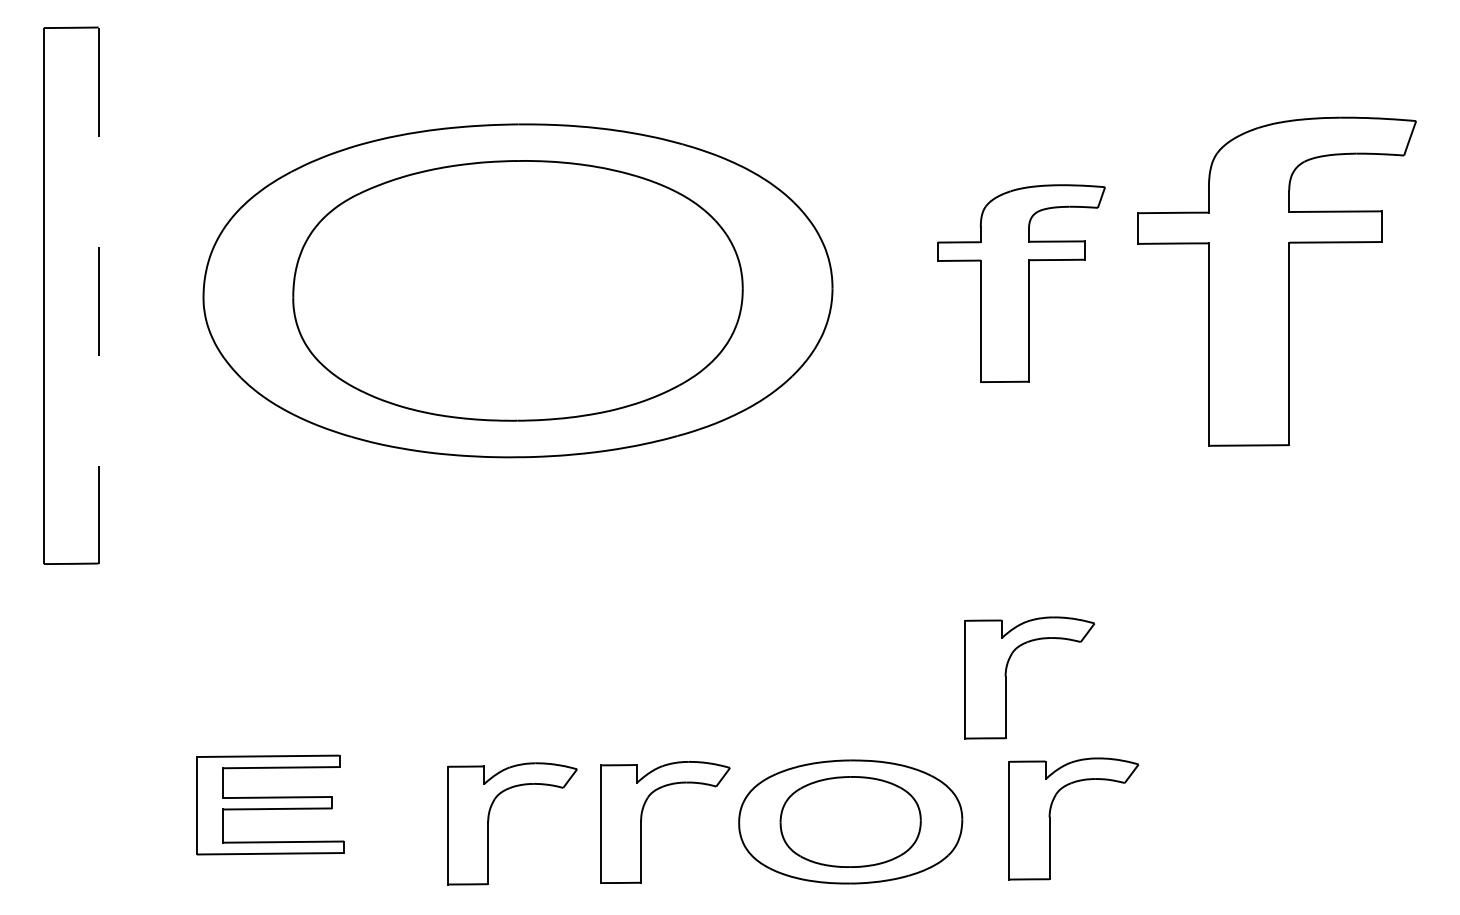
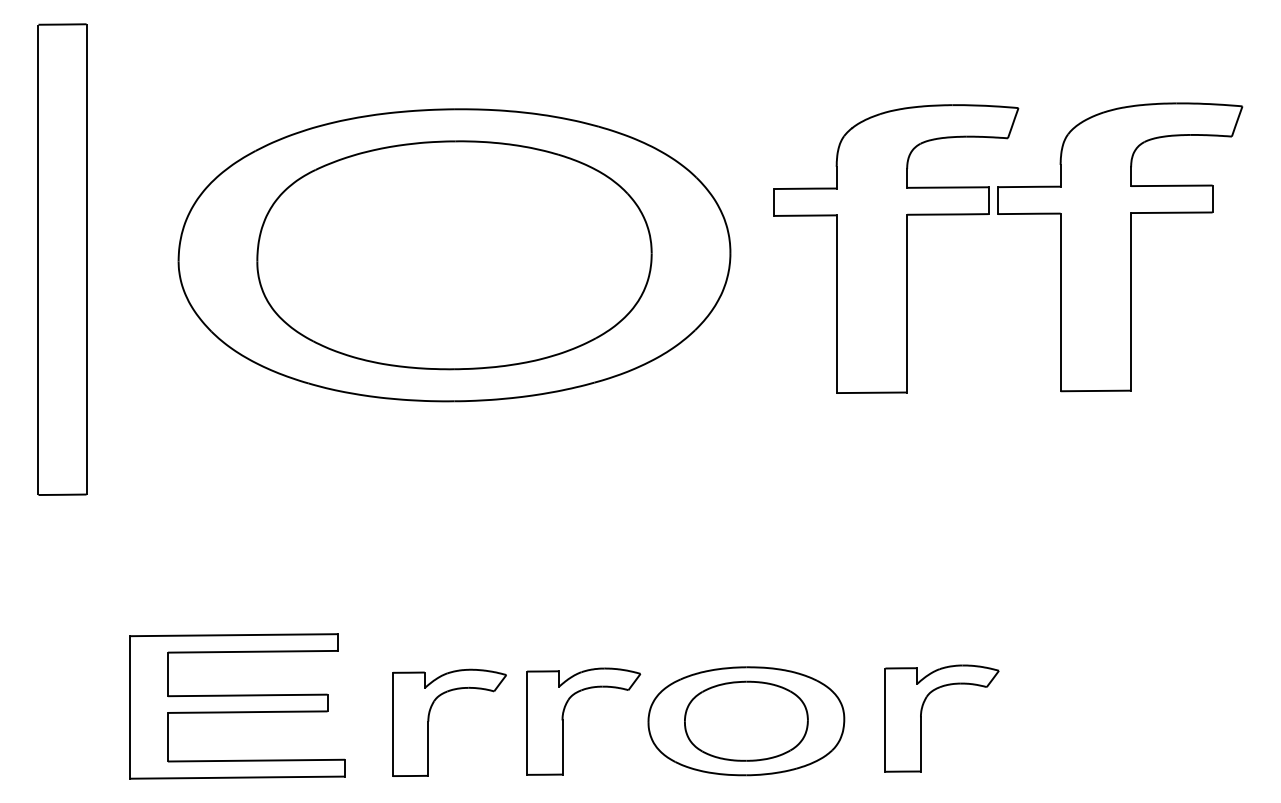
part: (1021, 283) -> (896, 248), size x1.67
line: (98, 296) -> (86, 260), dashed -> solid
part: (1006, 677) -> (883, 594), removed
part: (270, 804) -> (237, 705), size x1.67

